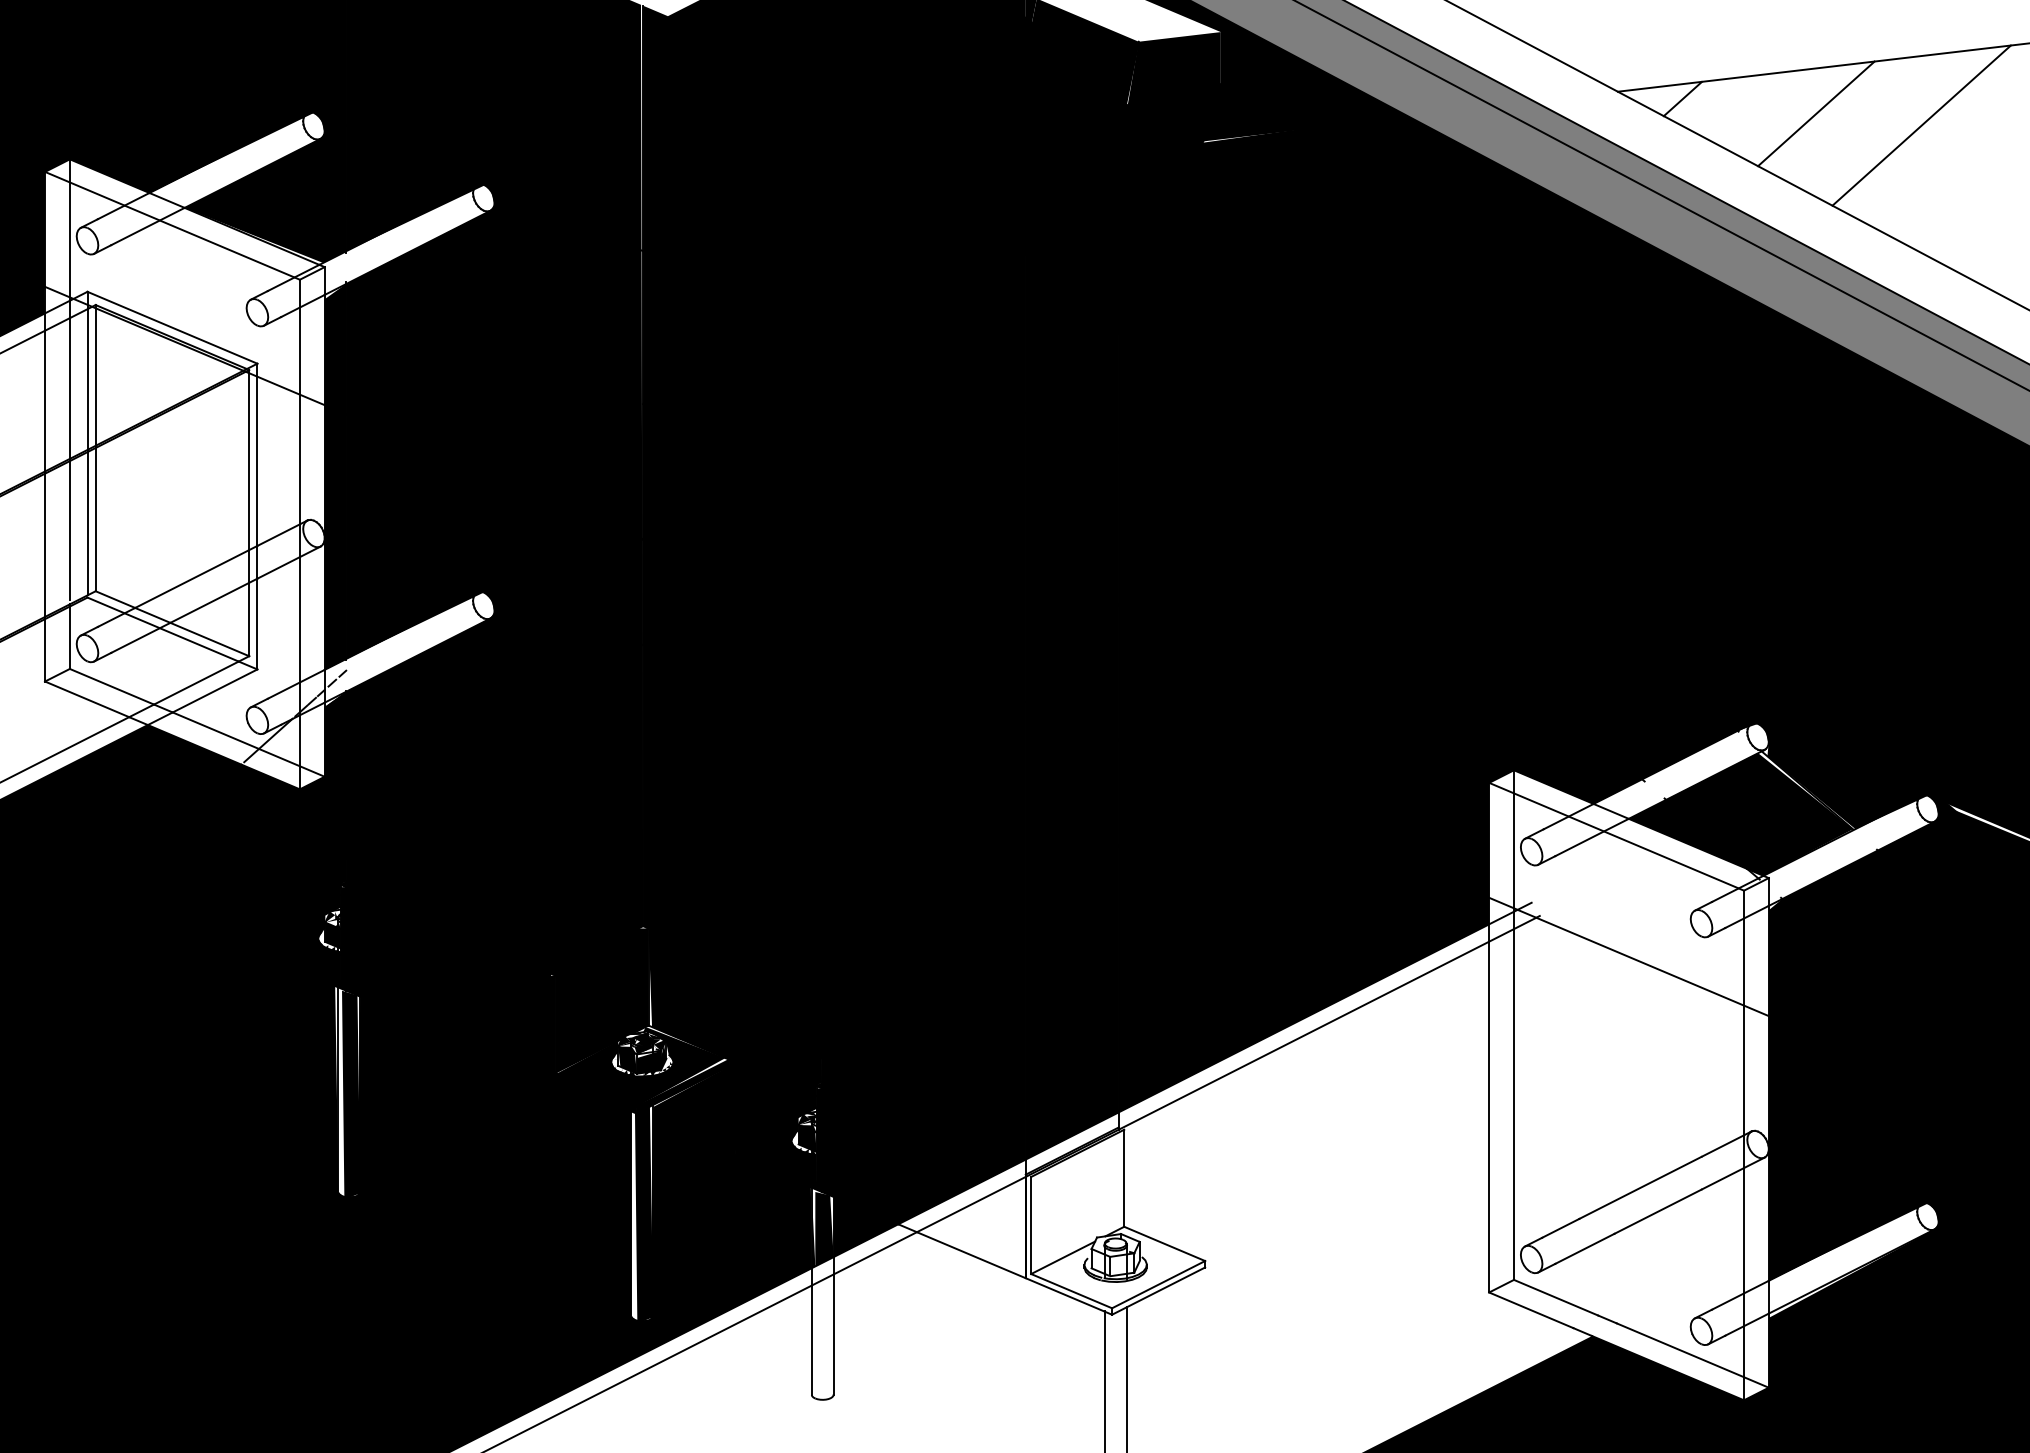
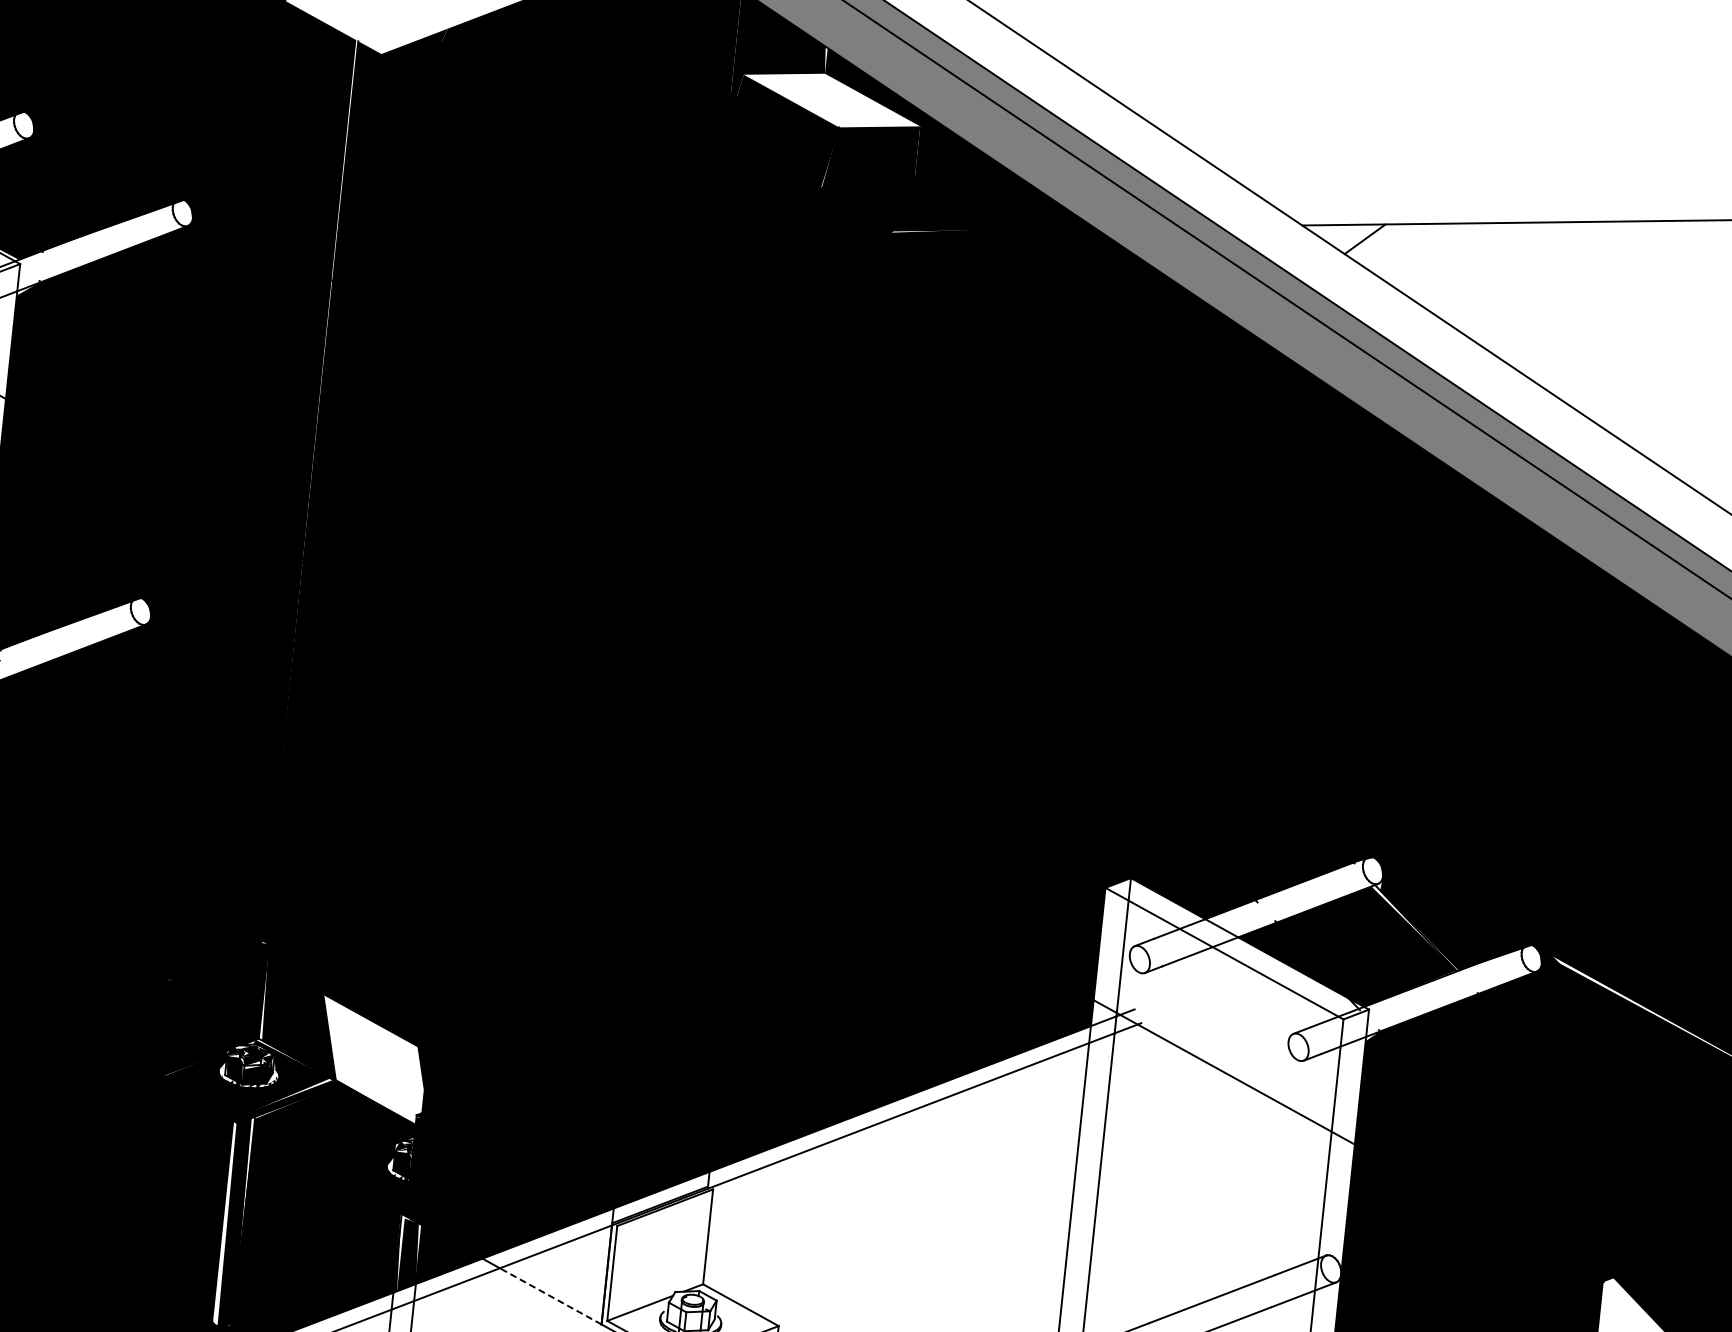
line: (1816, 113) -> (1494, 267), removed
line: (1921, 125) -> (1595, 289), removed
fill: (764, 1034) -> (371, 1059), removed
line: (970, 1255) -> (549, 1296), solid -> dashed

